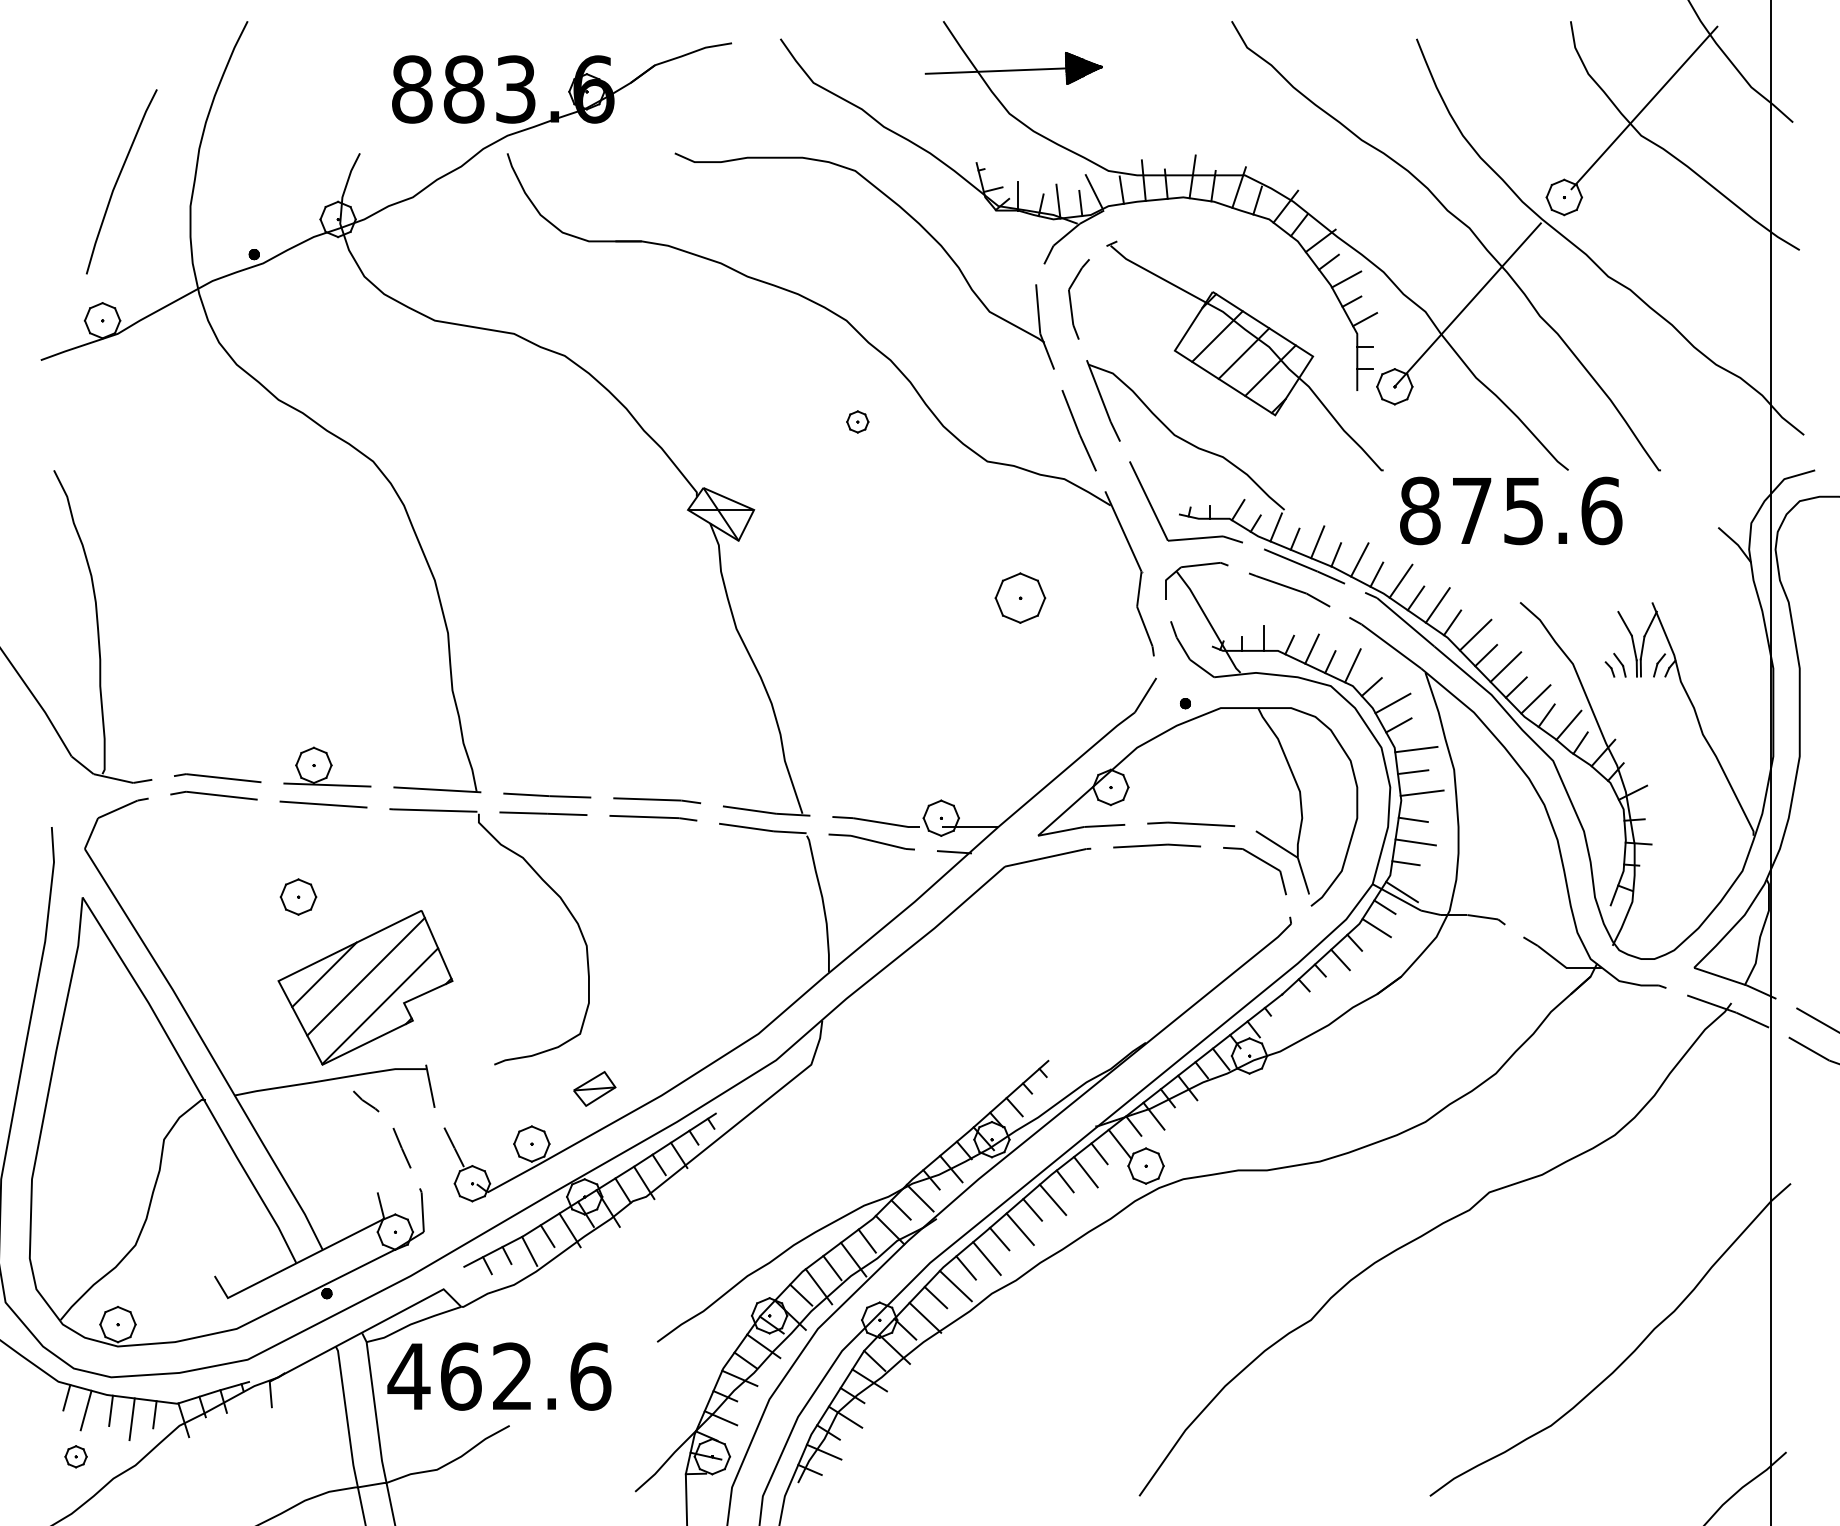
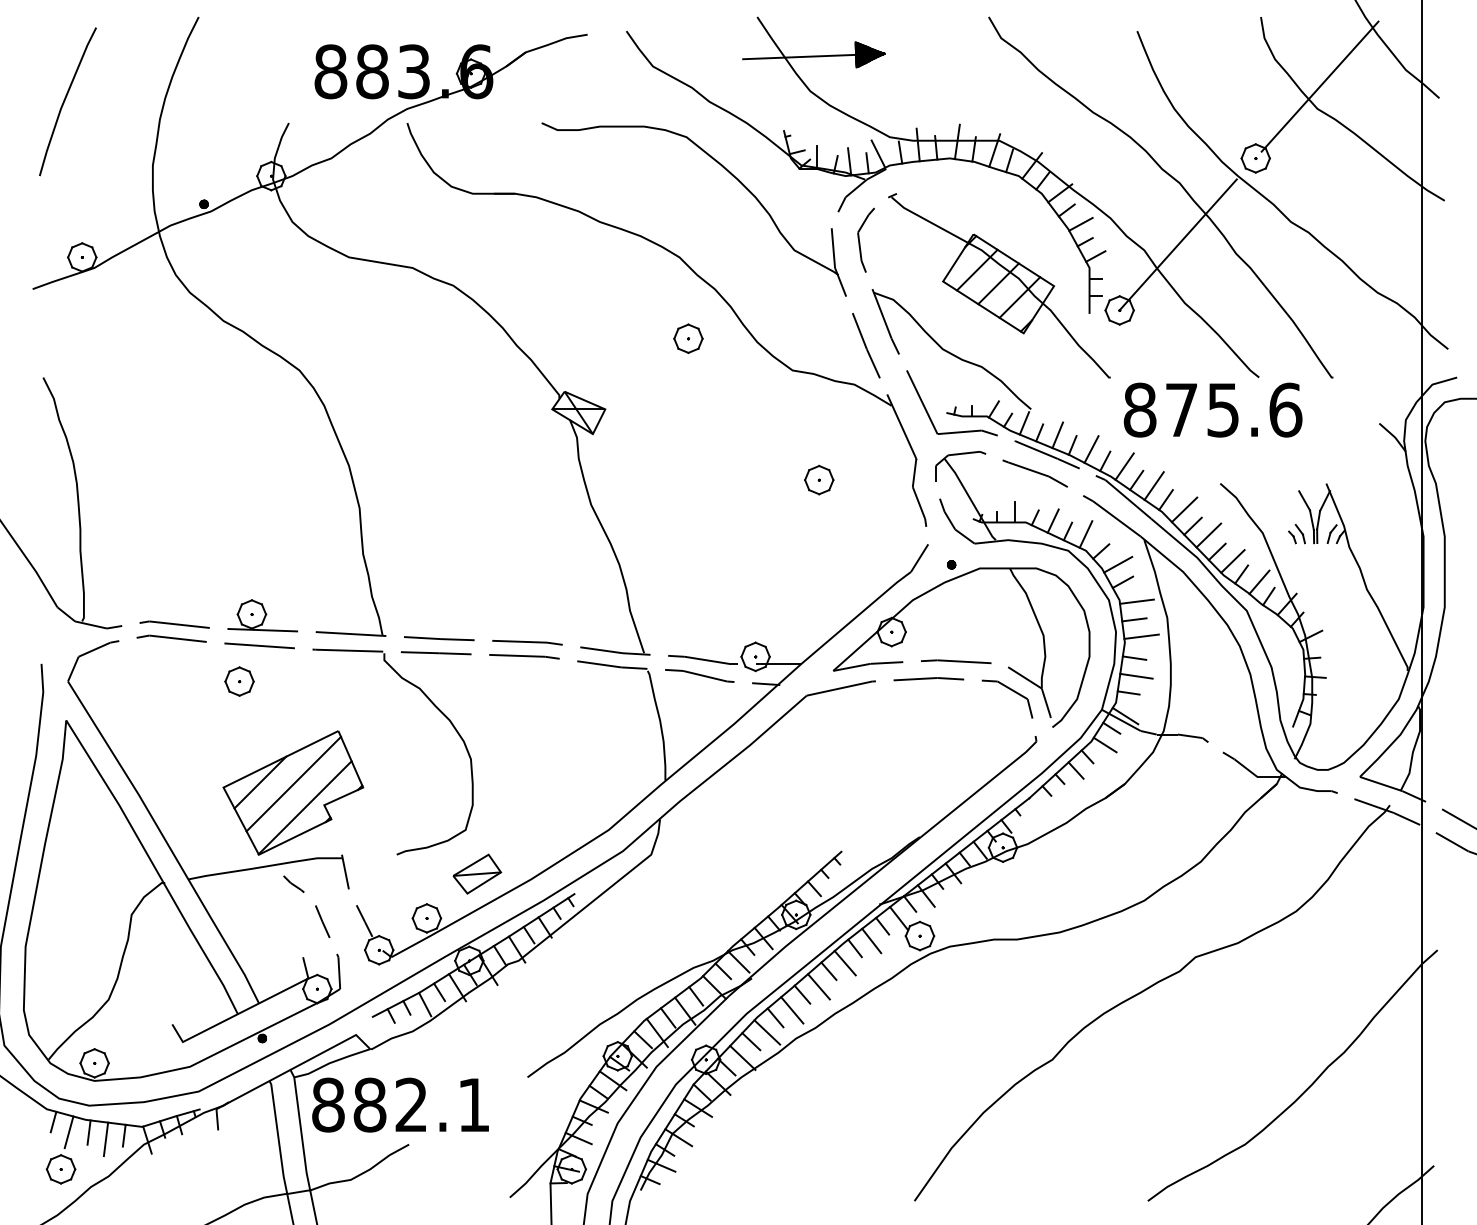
curve: (118, 180) -> (65, 100), moved
part: (857, 421) -> (688, 338), size x1.67
part: (1020, 597) -> (819, 479), size x0.71
part: (298, 896) -> (239, 681), moved
part: (594, 1088) -> (477, 873), size x1.43
text: (499, 1376) -> (400, 1105), 462.6 -> 882.1
part: (75, 1456) -> (60, 1169), size x1.67

